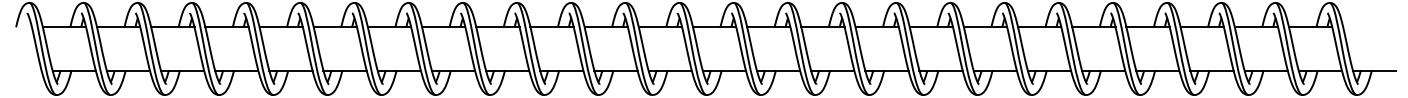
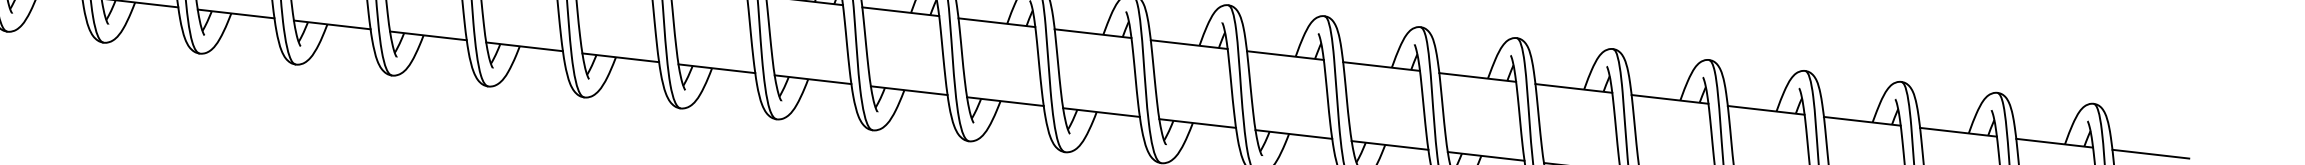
line: (1364, 27) -> (2150, 154), added

